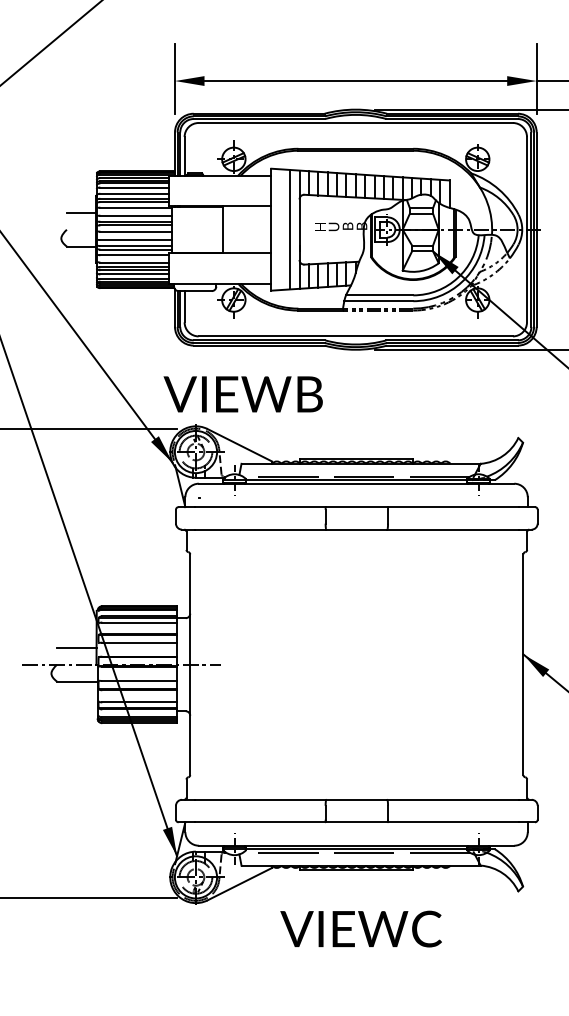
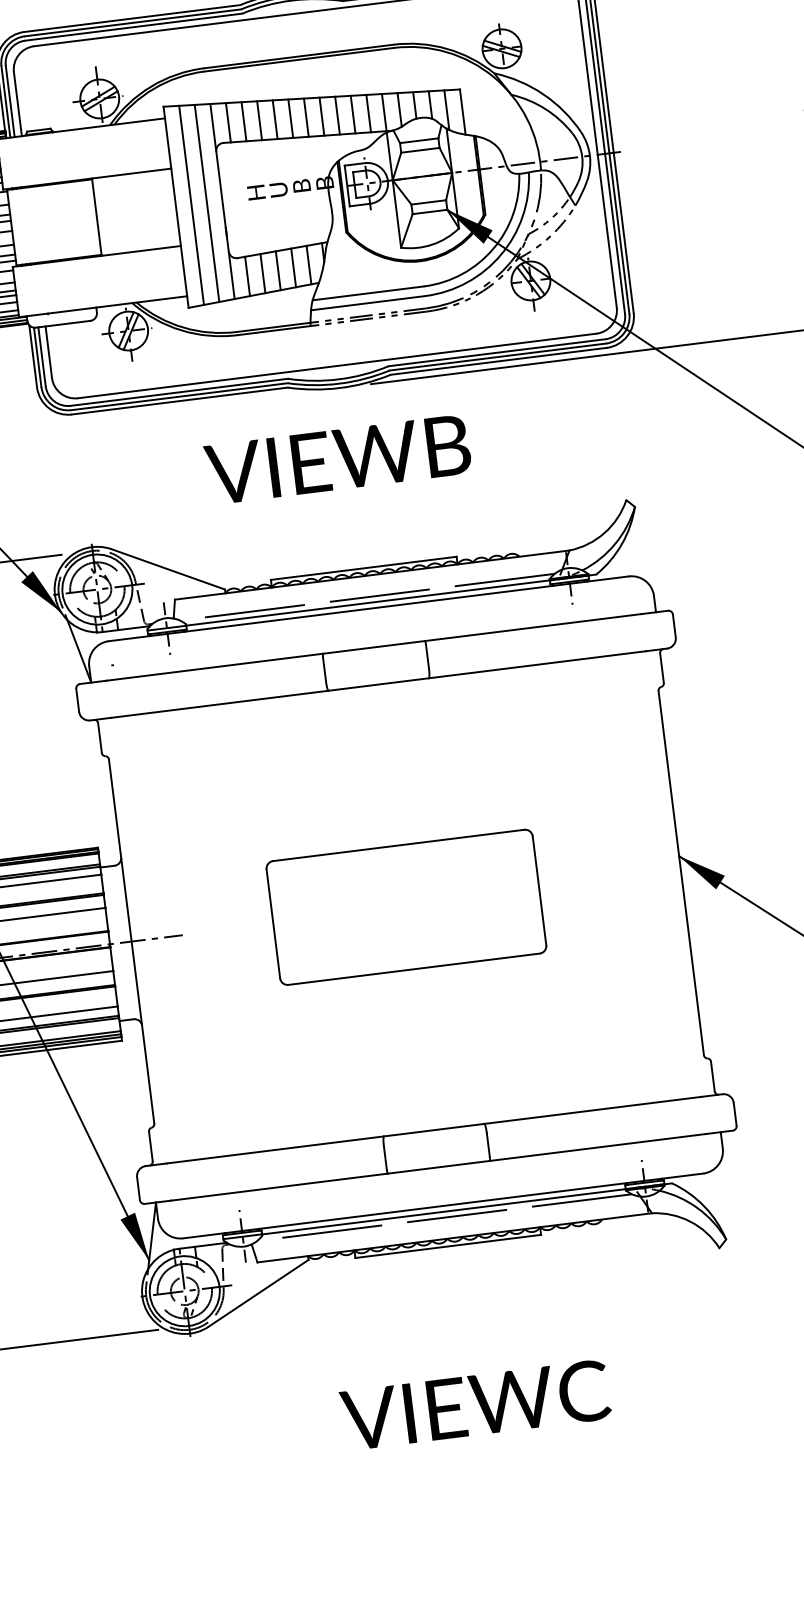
line: (280, 229) -> (191, 205), added
text: (242, 394) -> (336, 460), moved
part: (356, 664) -> (405, 907), added
text: (360, 928) -> (474, 1404), moved

